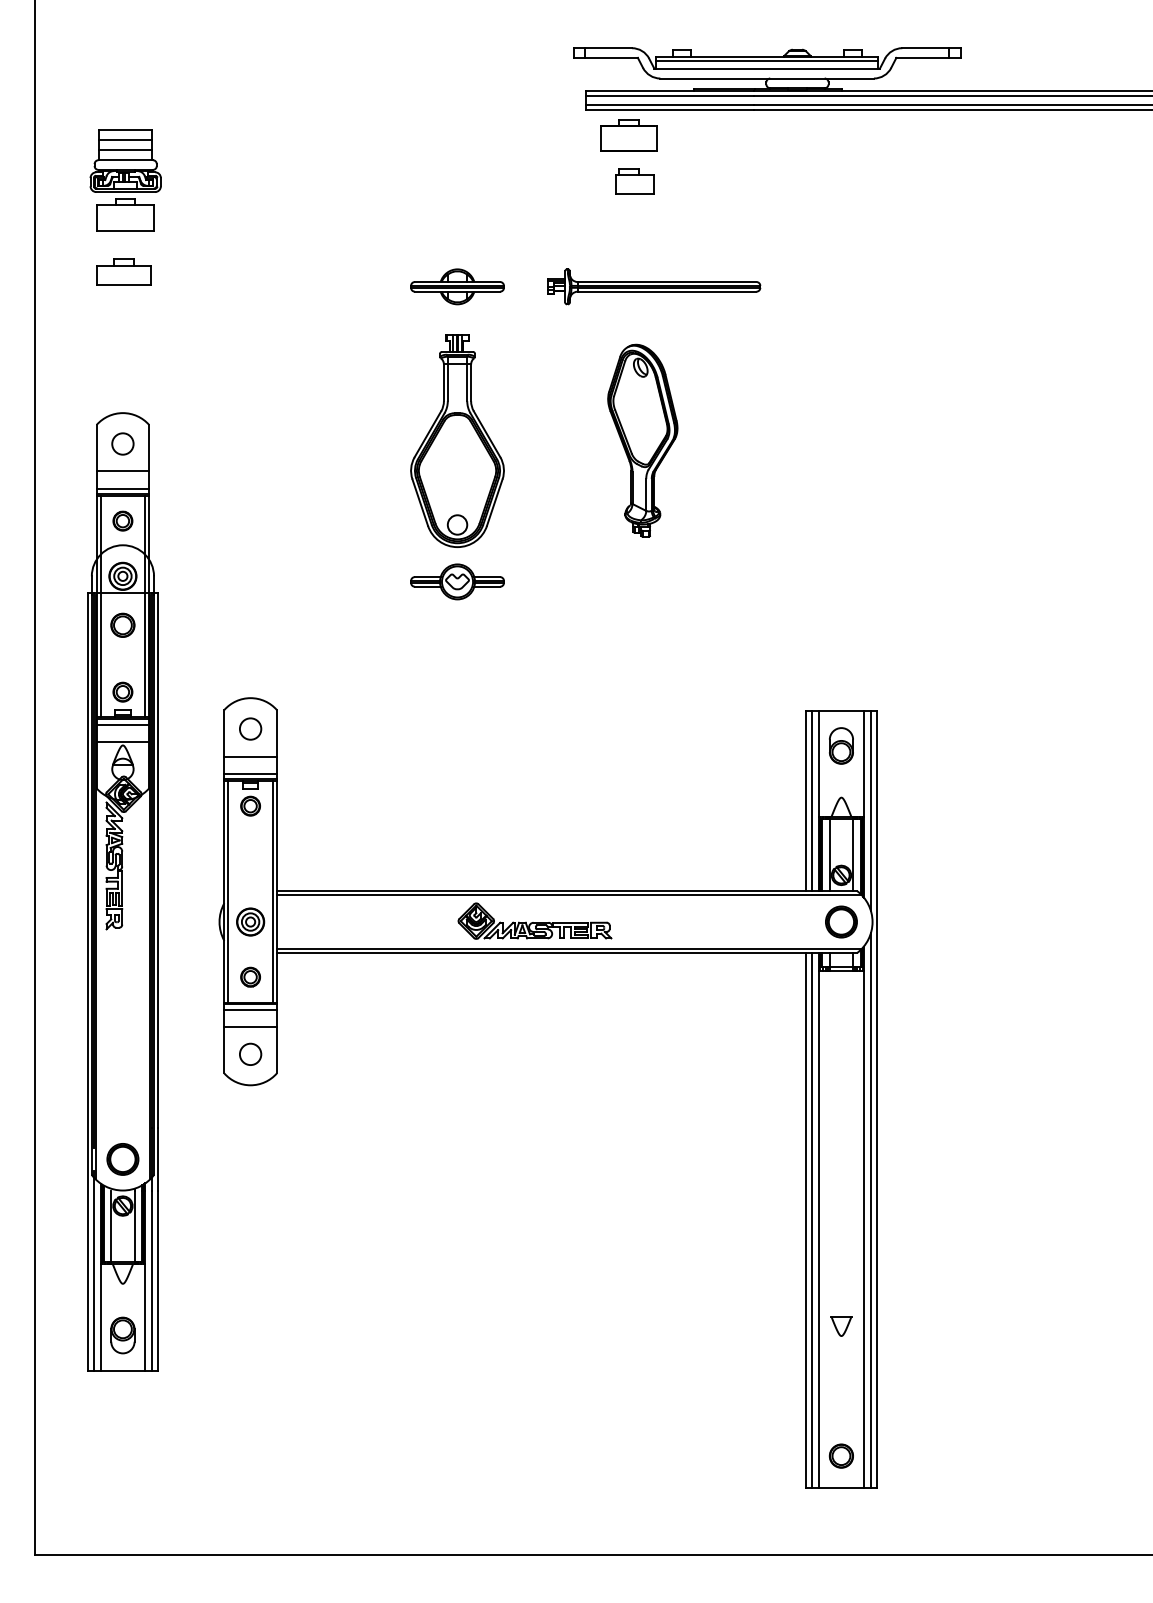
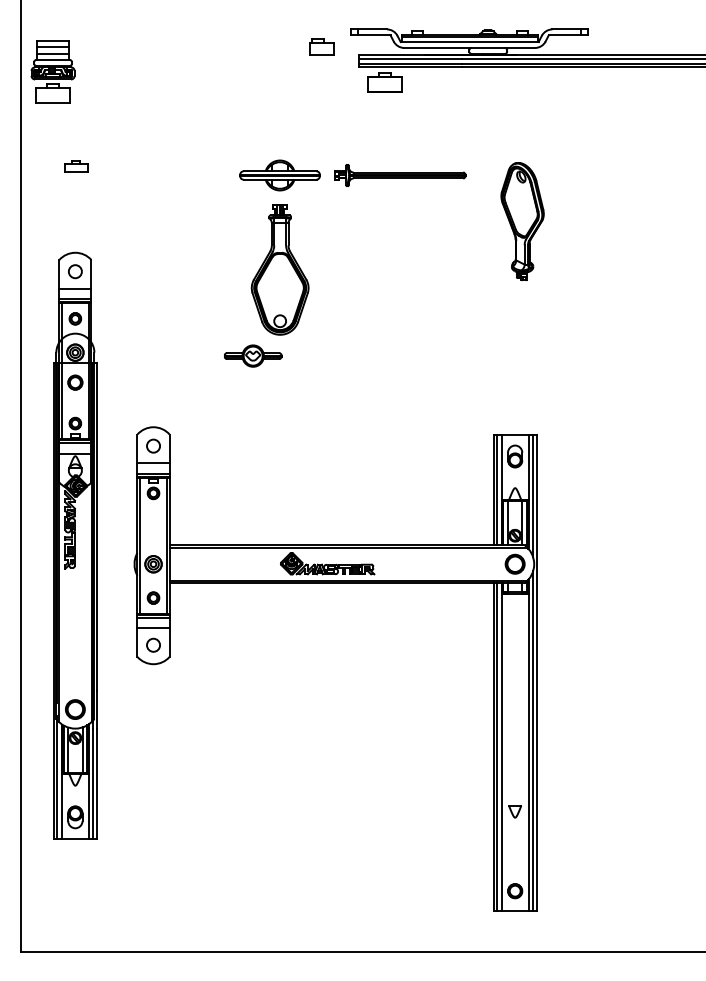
part: (124, 179) -> (52, 71), moved
part: (634, 180) -> (321, 46), moved
part: (123, 272) -> (75, 166), size x0.7
part: (458, 286) -> (280, 175), size x1.4
part: (642, 440) -> (522, 221), moved
part: (458, 580) -> (253, 355), moved

